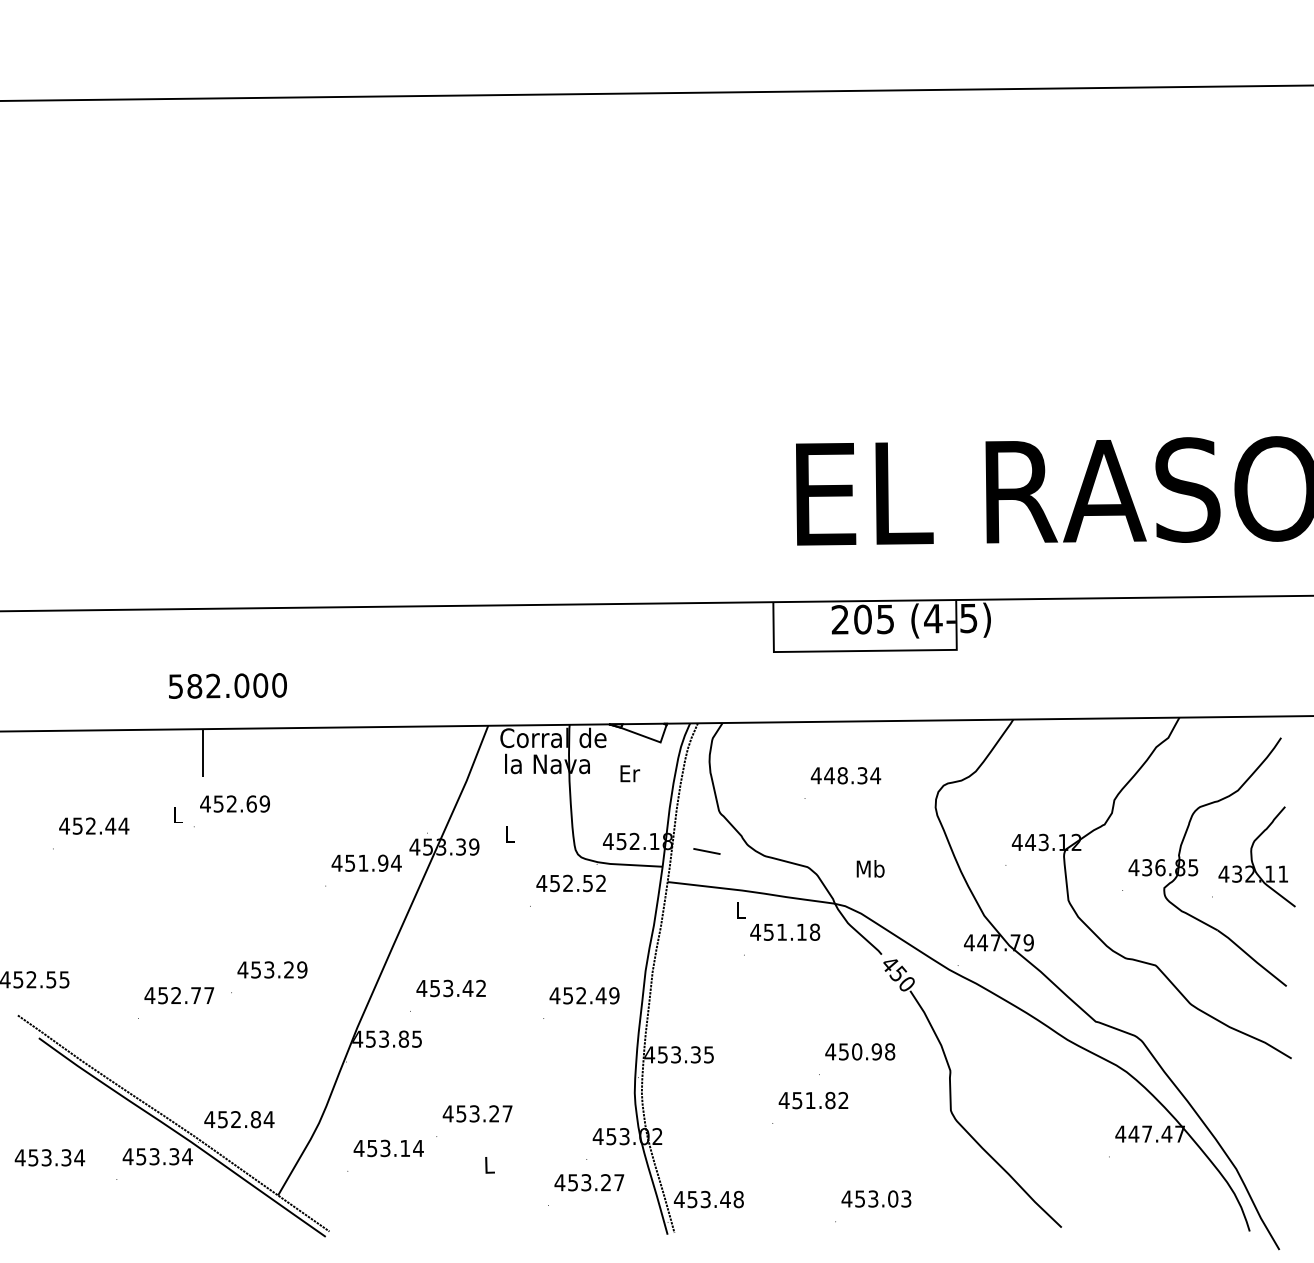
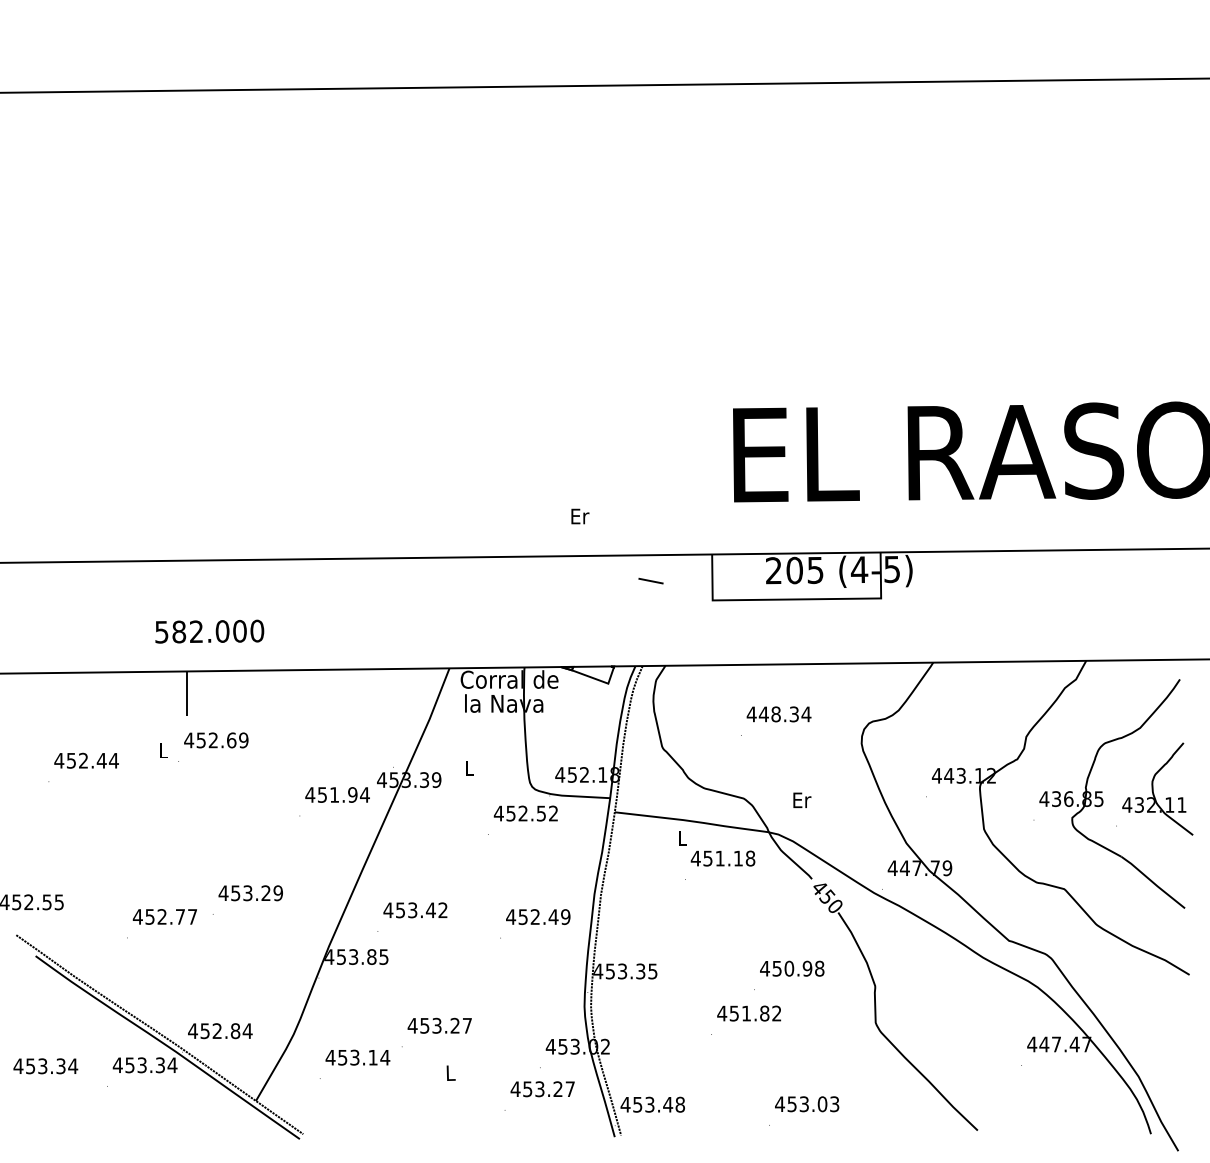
text: (630, 773) -> (580, 516), moved
line: (706, 850) -> (650, 580), moved
text: (870, 869) -> (801, 800), Mb -> Er

